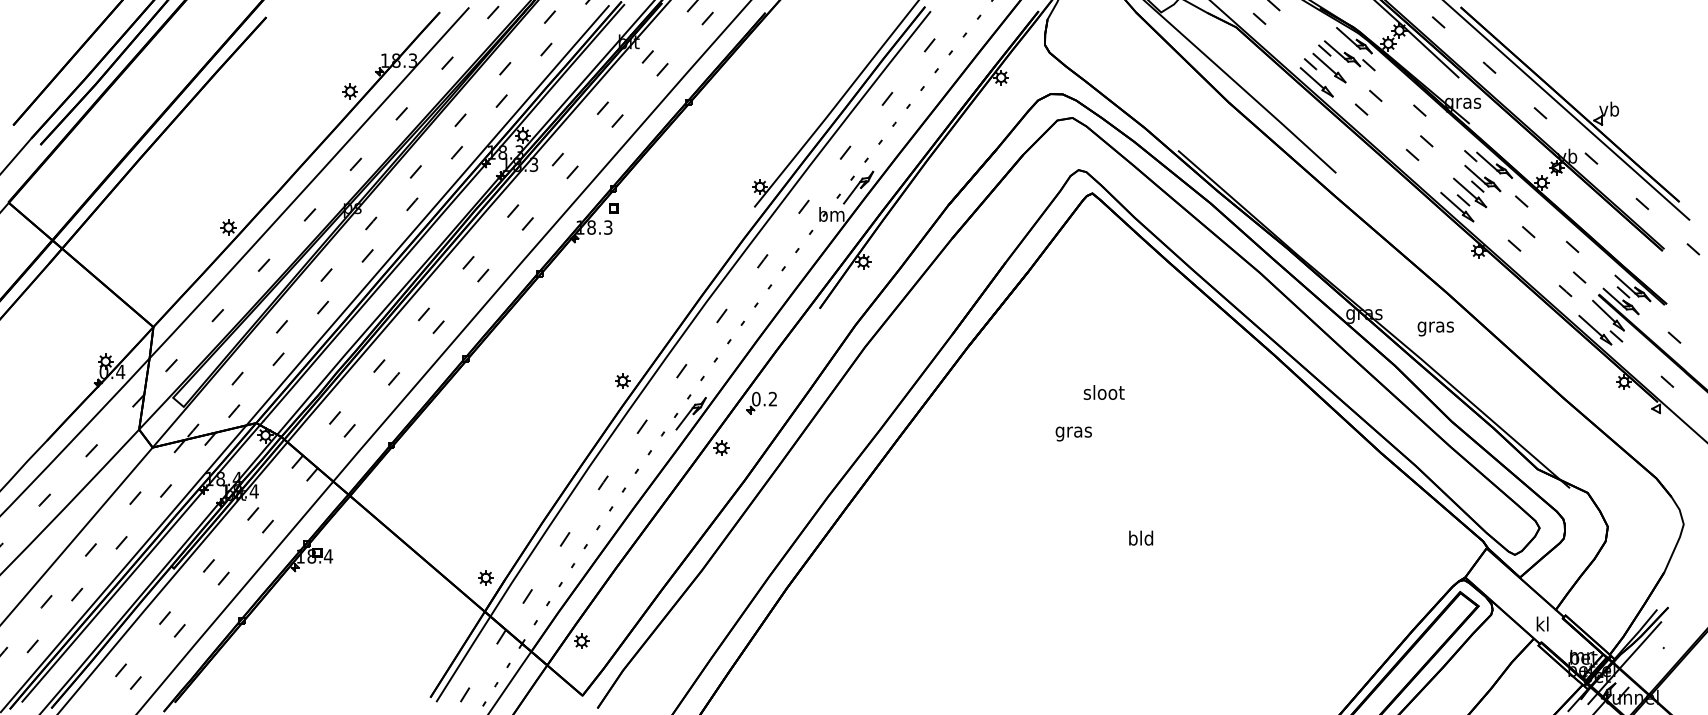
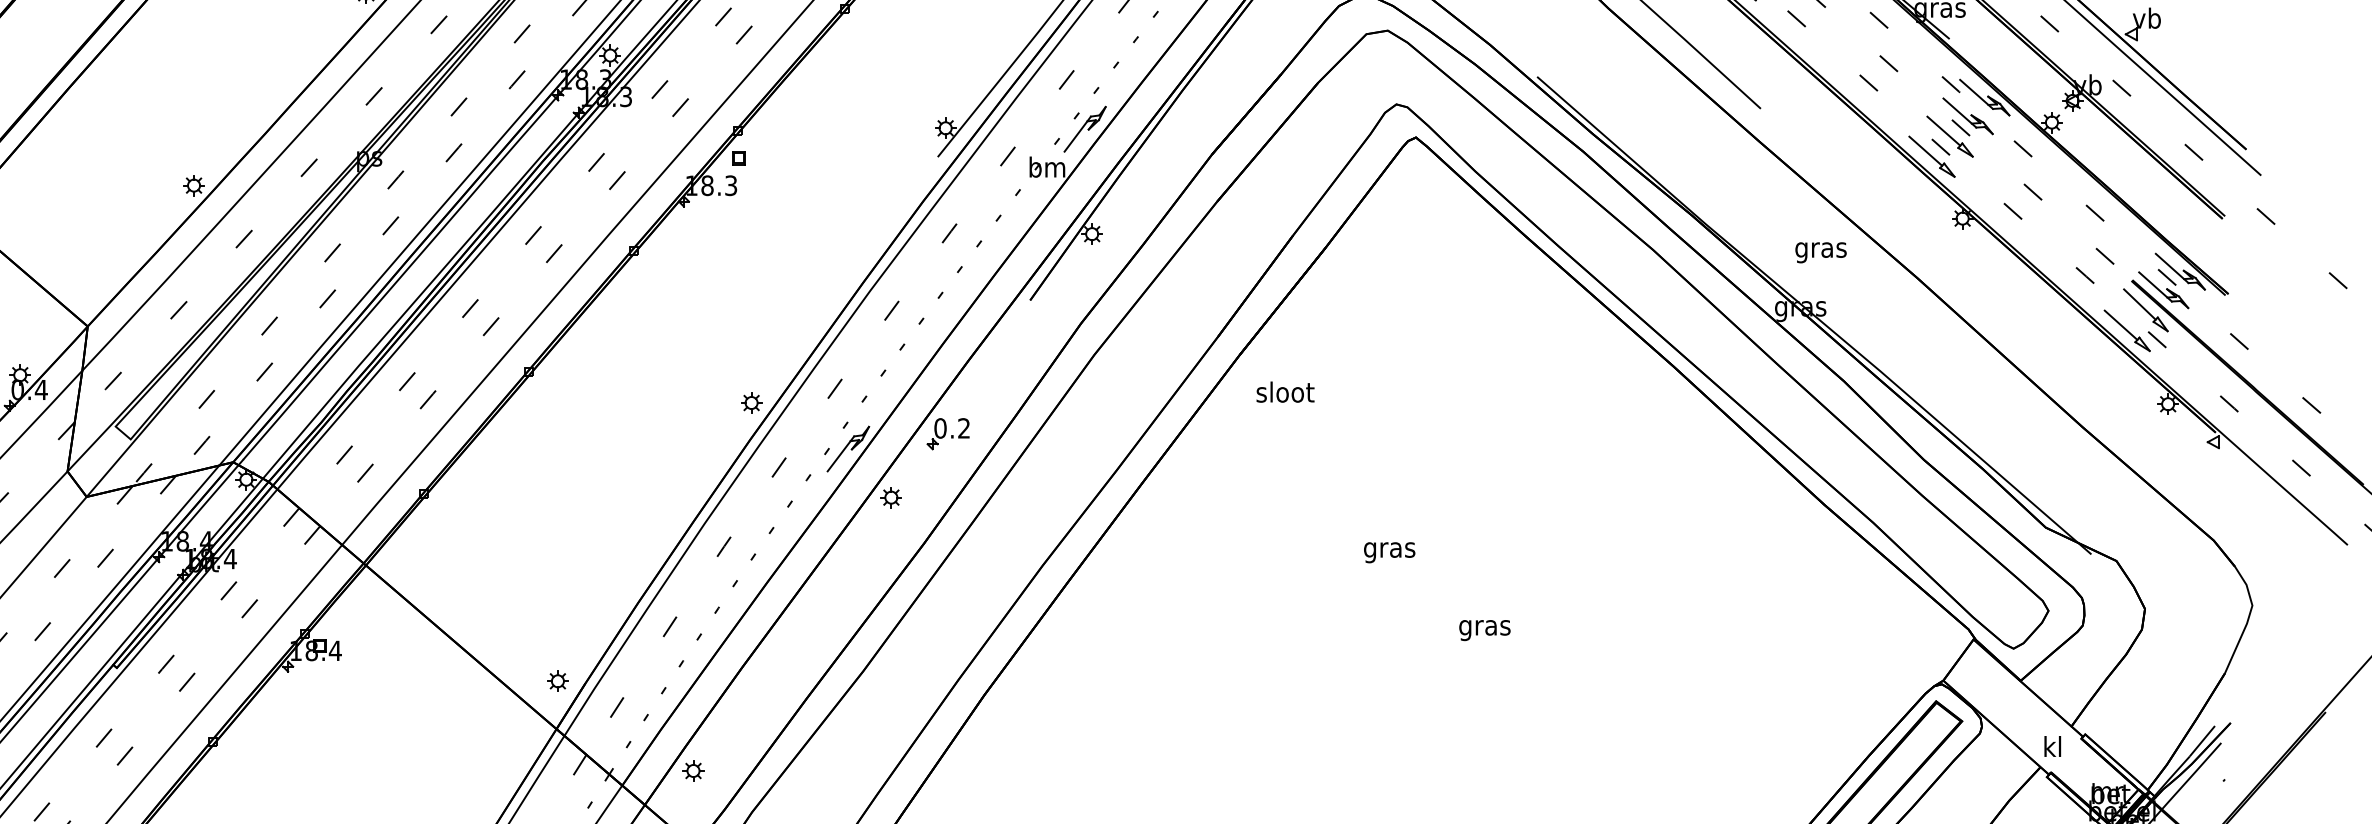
text: (1435, 328) -> (1820, 252), moved
text: (1103, 392) -> (1284, 392), moved
text: (1073, 433) -> (1389, 551), moved
text: (1141, 539) -> (1485, 626), bld -> gras

